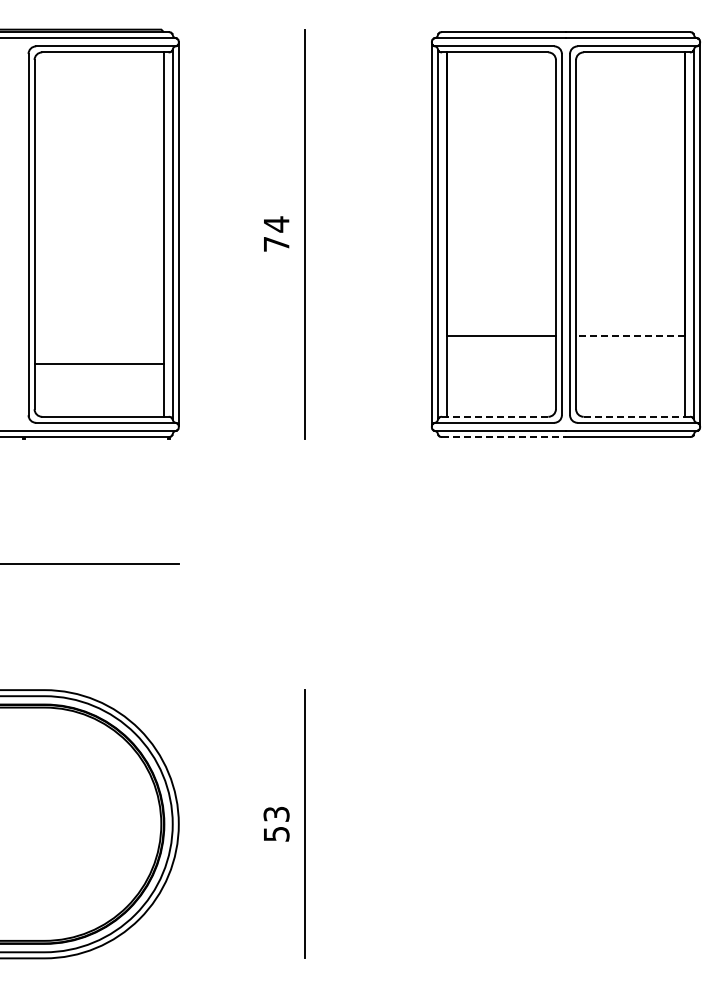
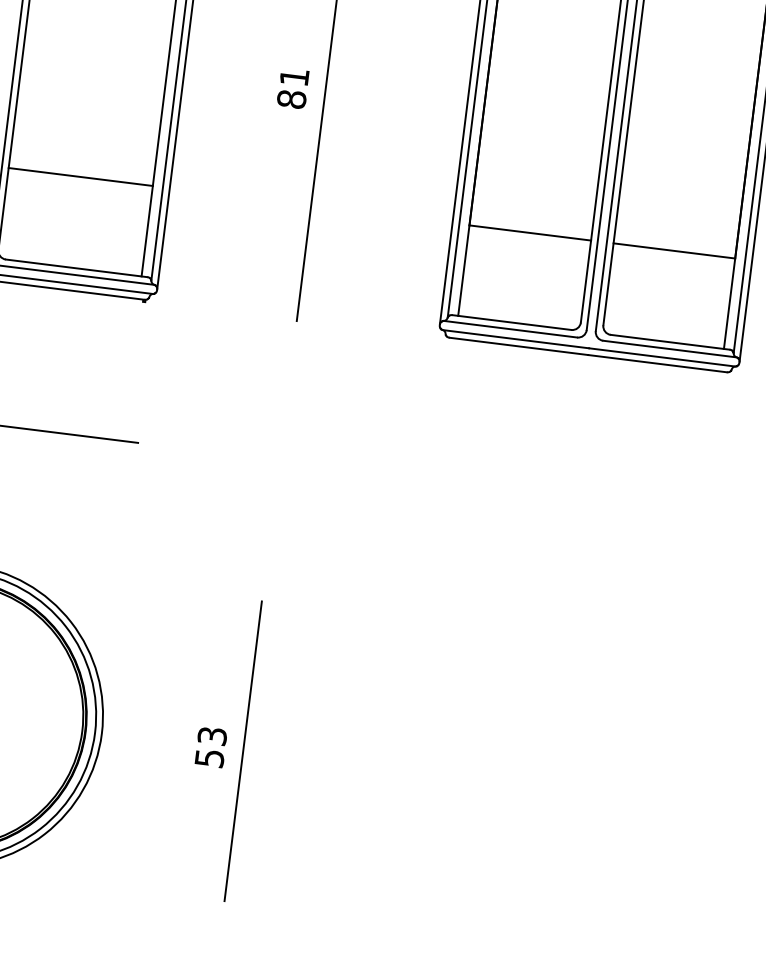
text: (276, 233) -> (293, 87), 74 -> 81
line: (630, 335) -> (674, 250), dashed -> solid
line: (98, 363) -> (80, 176), moved
line: (495, 416) -> (512, 322), dashed -> solid
line: (636, 416) -> (669, 341), dashed -> solid
line: (504, 437) -> (519, 346), dashed -> solid

